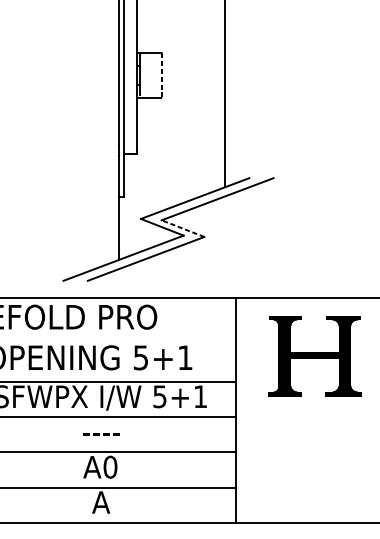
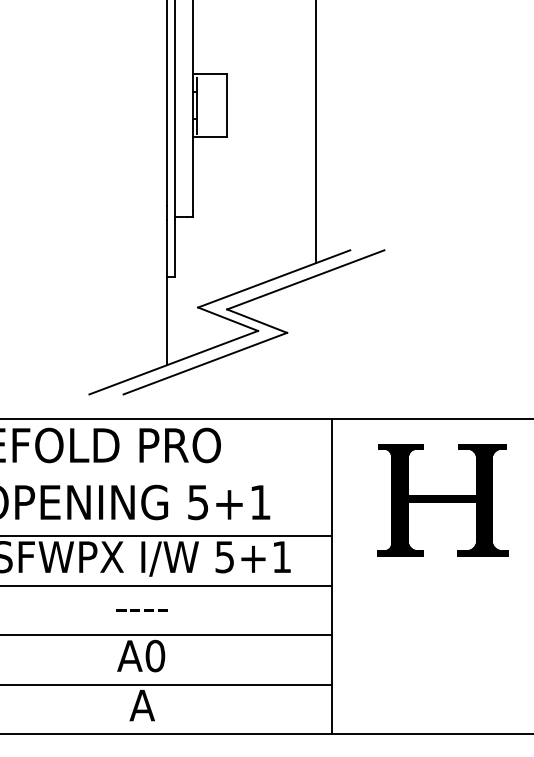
line: (161, 75) -> (227, 105), dashed -> solid
line: (182, 228) -> (256, 320), dashed -> solid

